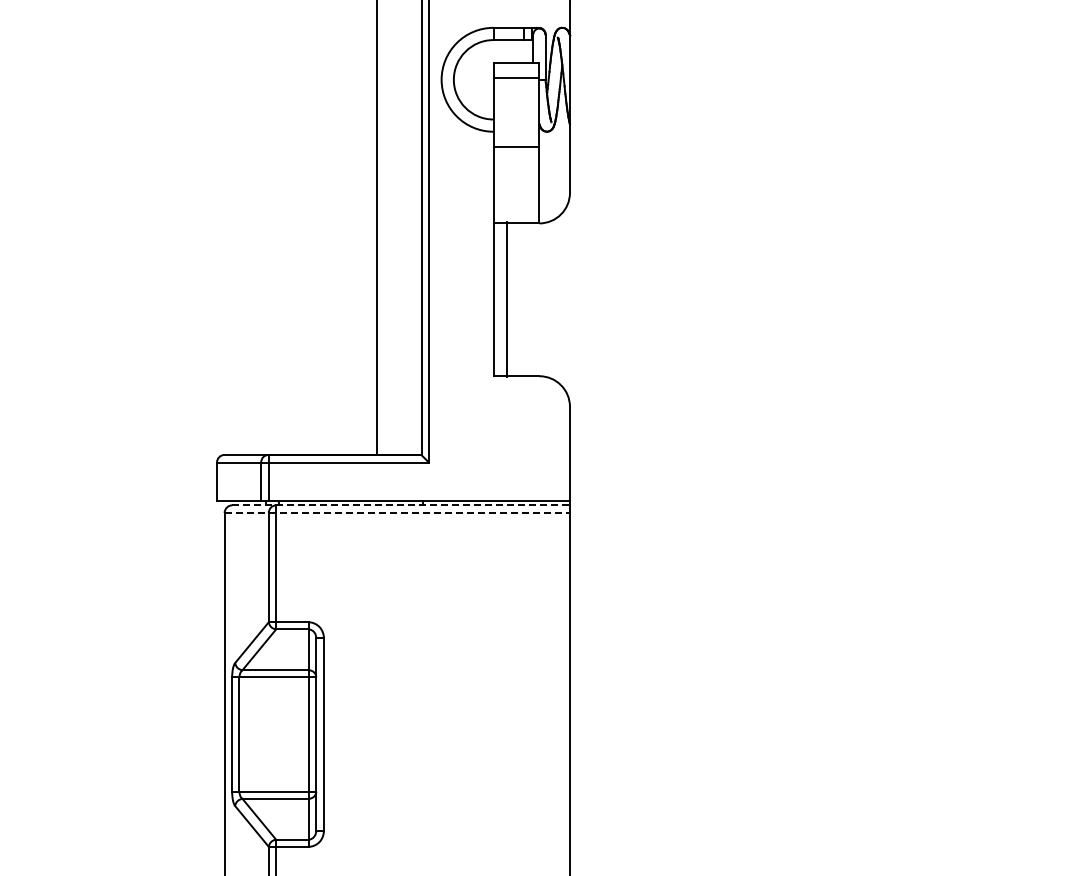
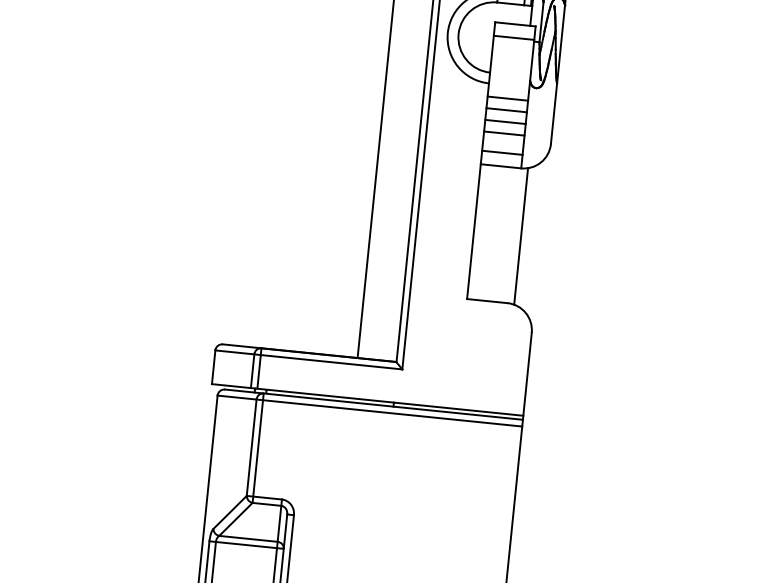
line: (516, 159) -> (506, 109), added
line: (516, 173) -> (505, 122), added
line: (516, 186) -> (504, 133), added
line: (516, 208) -> (502, 153), added
line: (507, 299) -> (521, 236), moved
line: (401, 505) -> (374, 404), dashed -> solid
line: (397, 512) -> (370, 410), dashed -> solid

